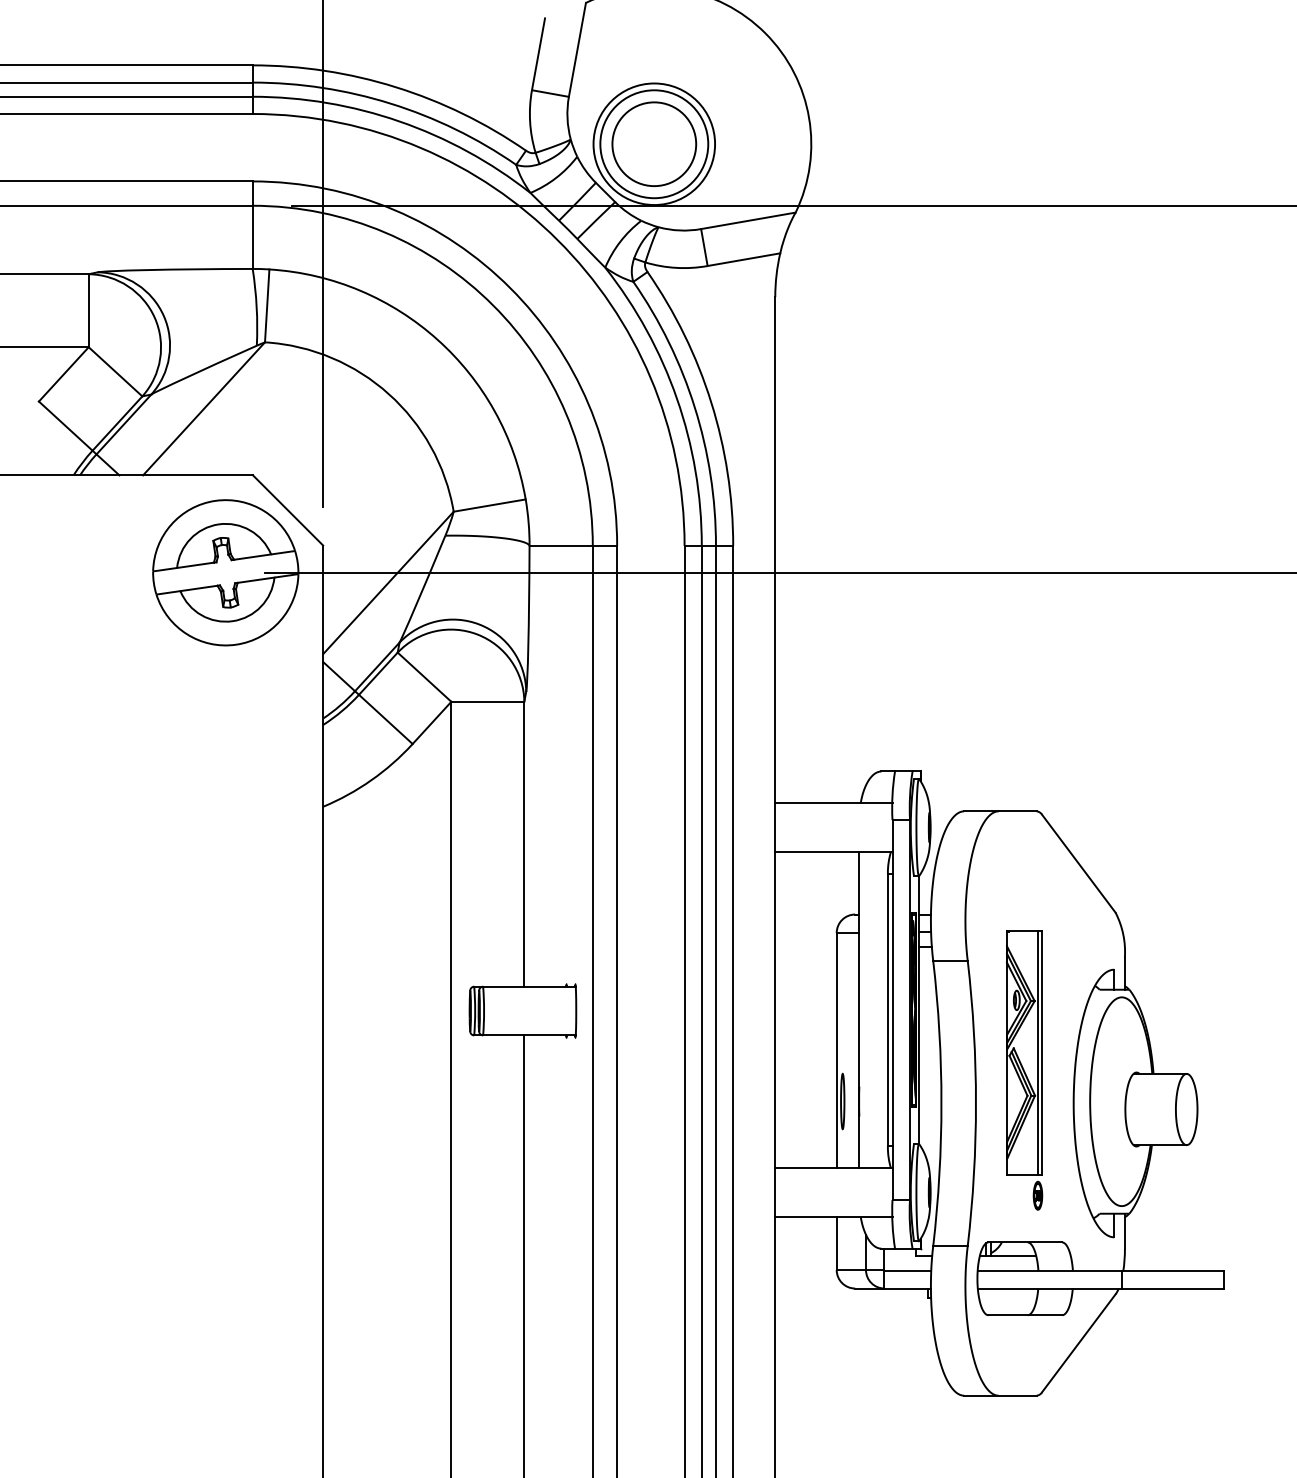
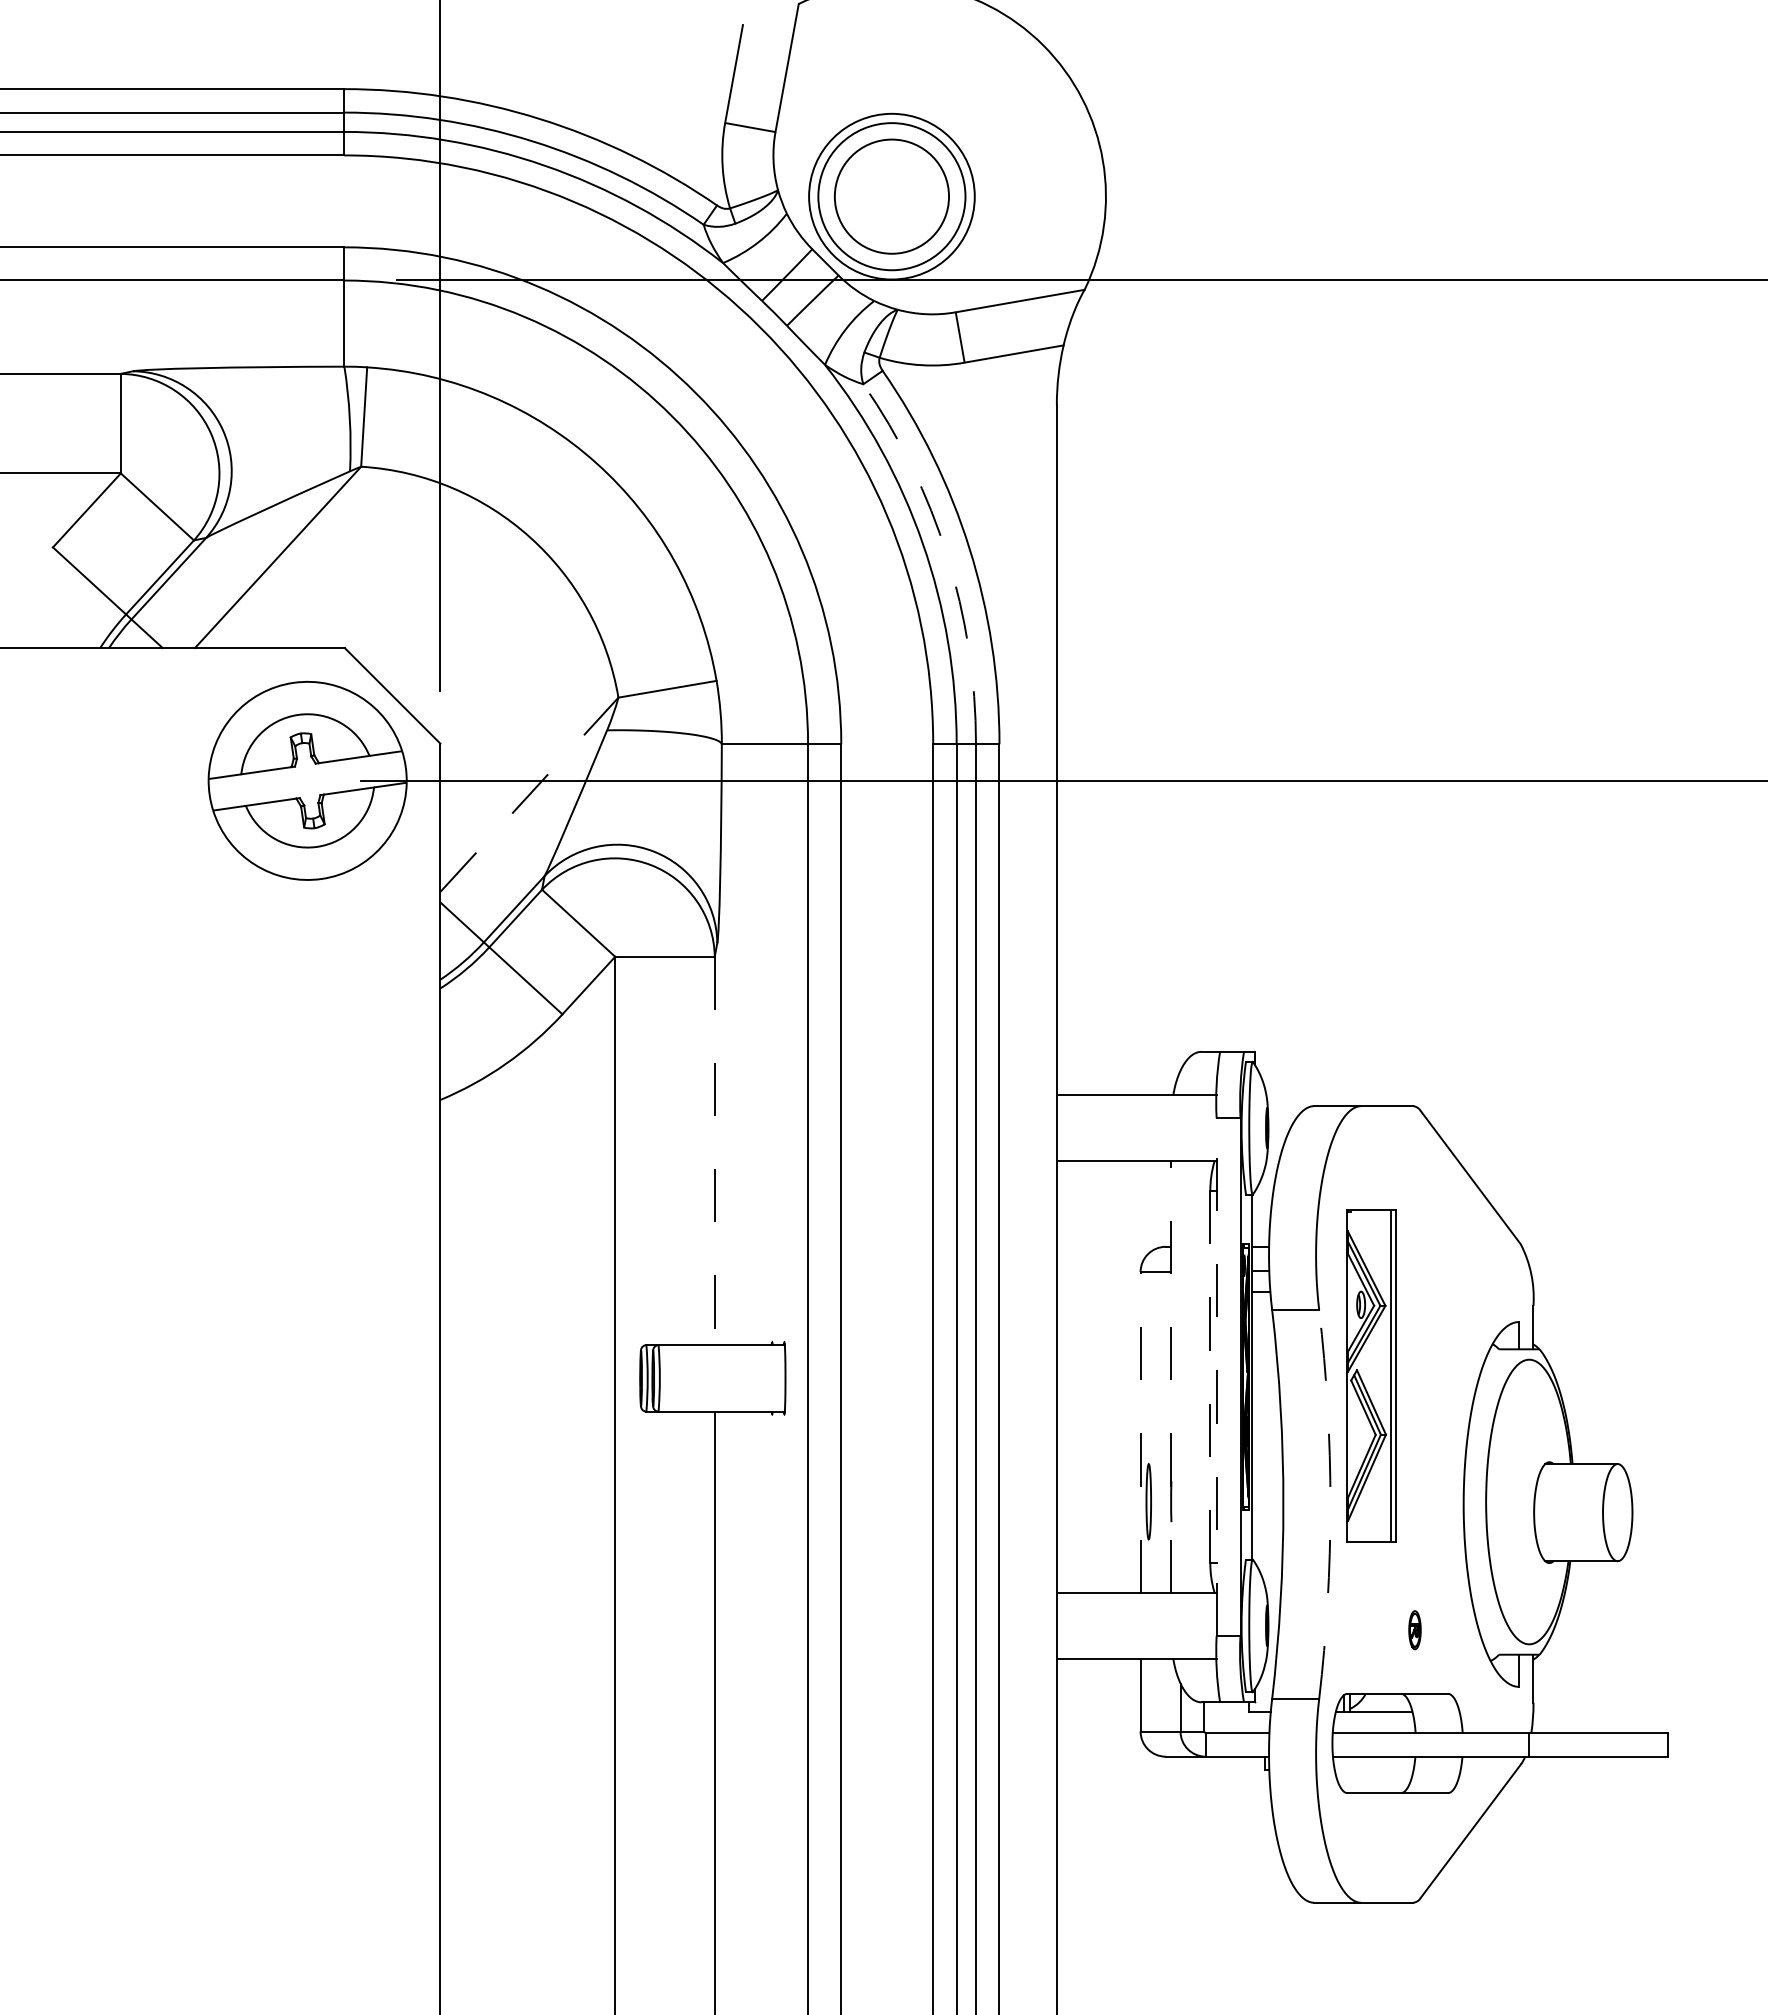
arc: (695, 407) -> (947, 555), solid -> dashed
line: (388, 582) -> (529, 794), solid -> dashed
line: (524, 844) -> (714, 1151), solid -> dashed
line: (859, 1010) -> (1171, 1377), solid -> dashed
line: (887, 1010) -> (1210, 1377), solid -> dashed
line: (892, 1010) -> (1216, 1377), solid -> dashed
line: (836, 1050) -> (1140, 1431), solid -> dashed
part: (1024, 1052) -> (1371, 1375), moved
arc: (976, 1103) -> (1330, 1504), solid -> dashed

